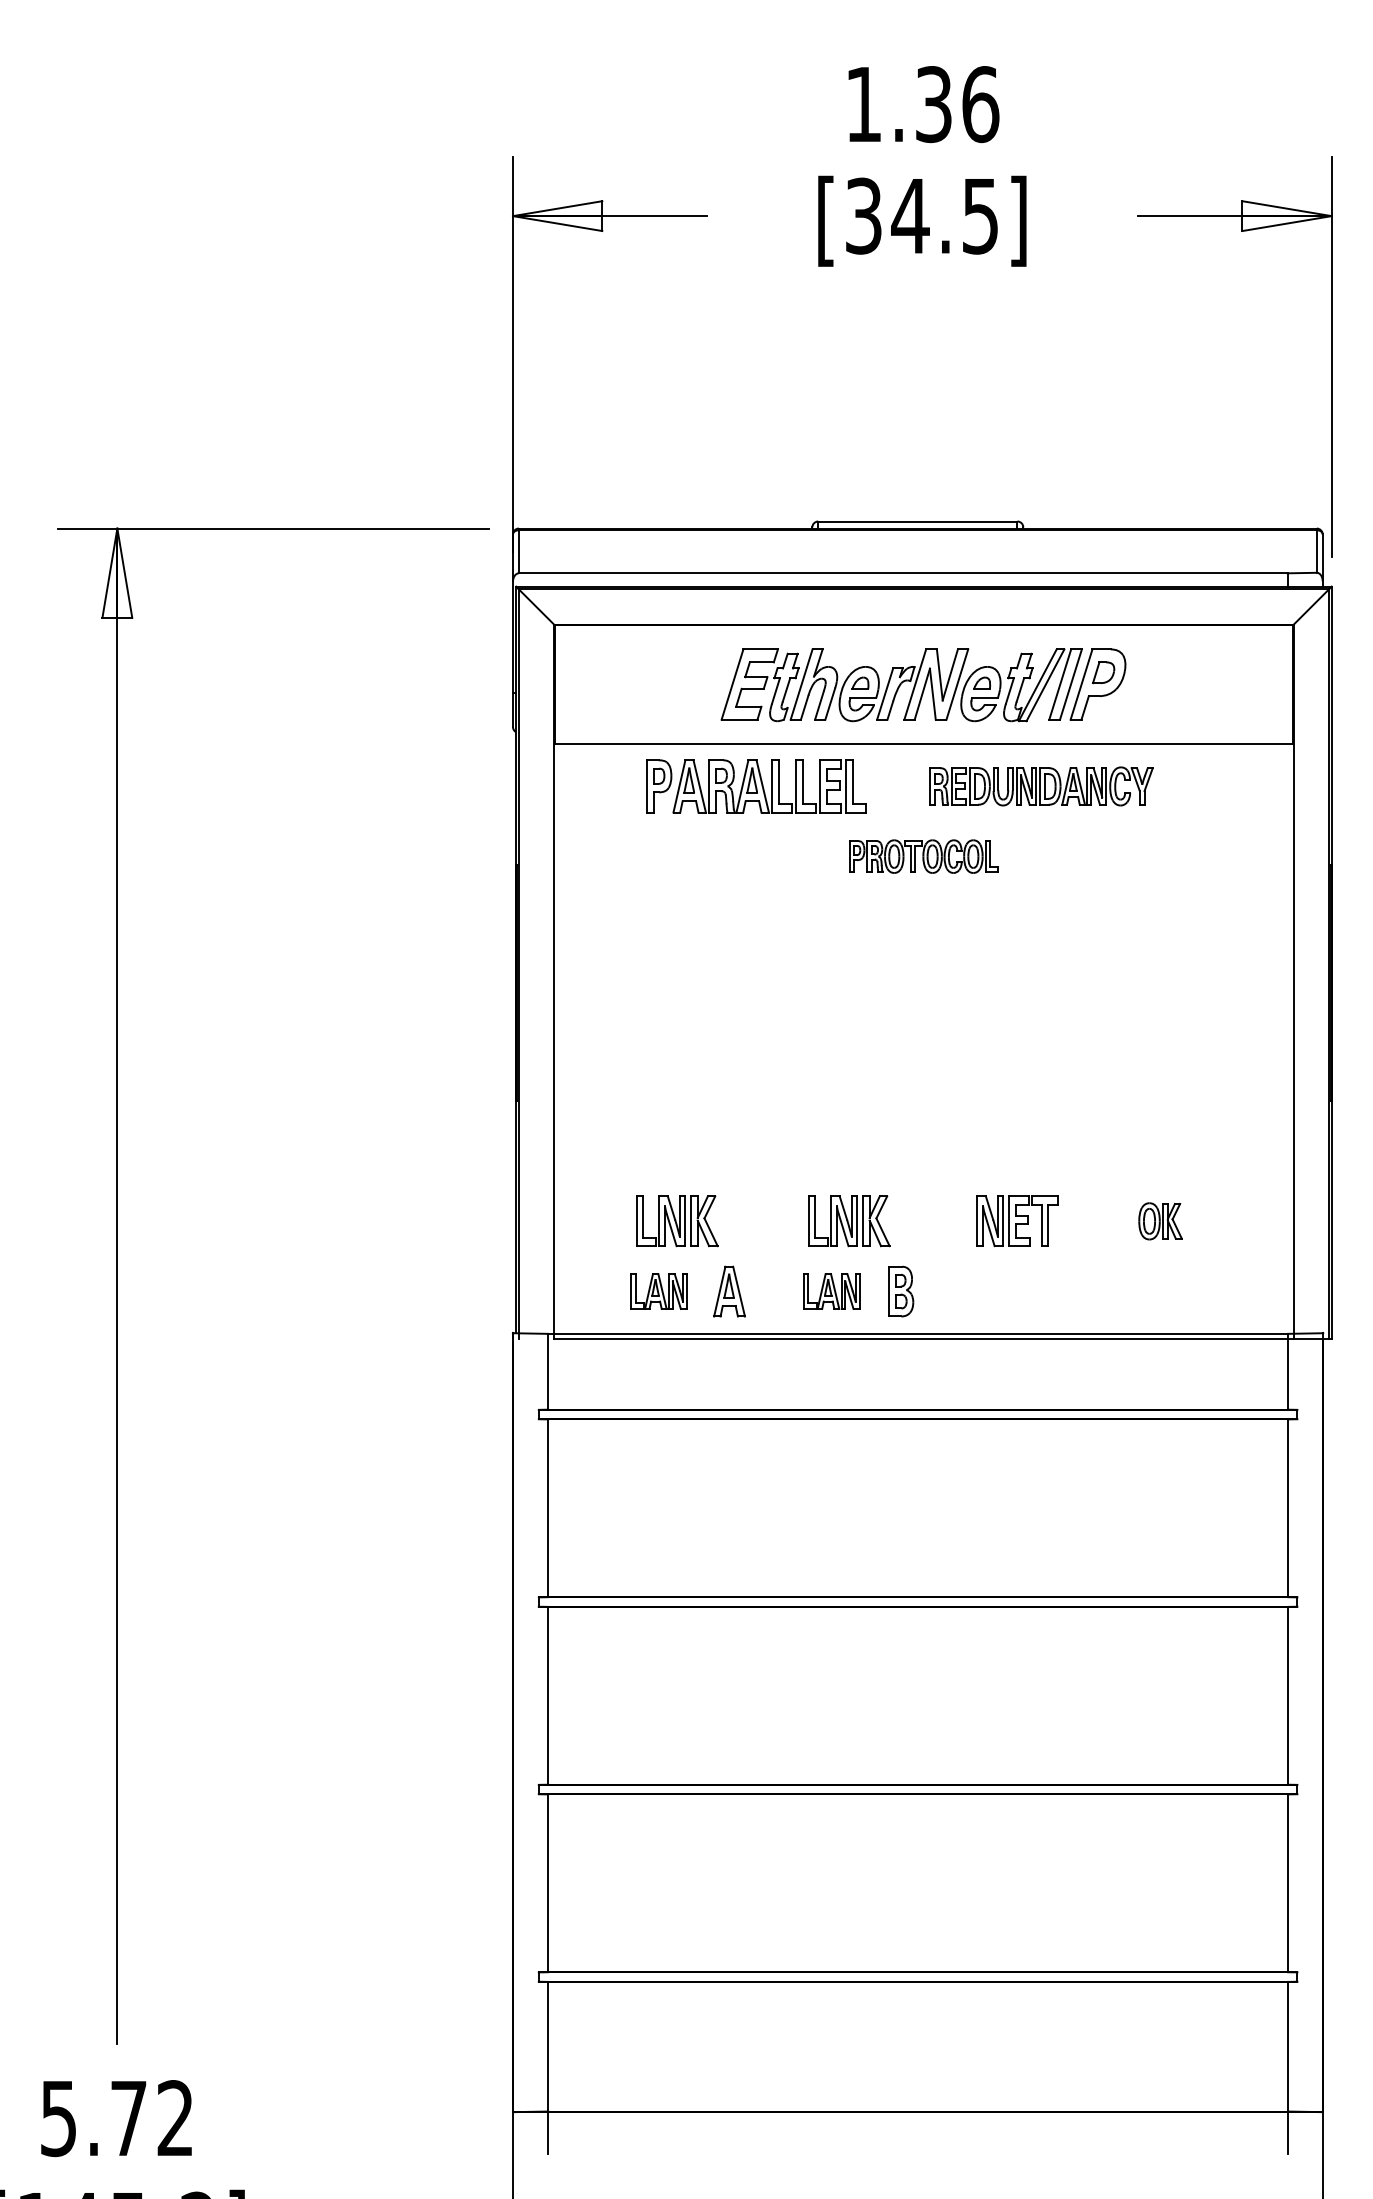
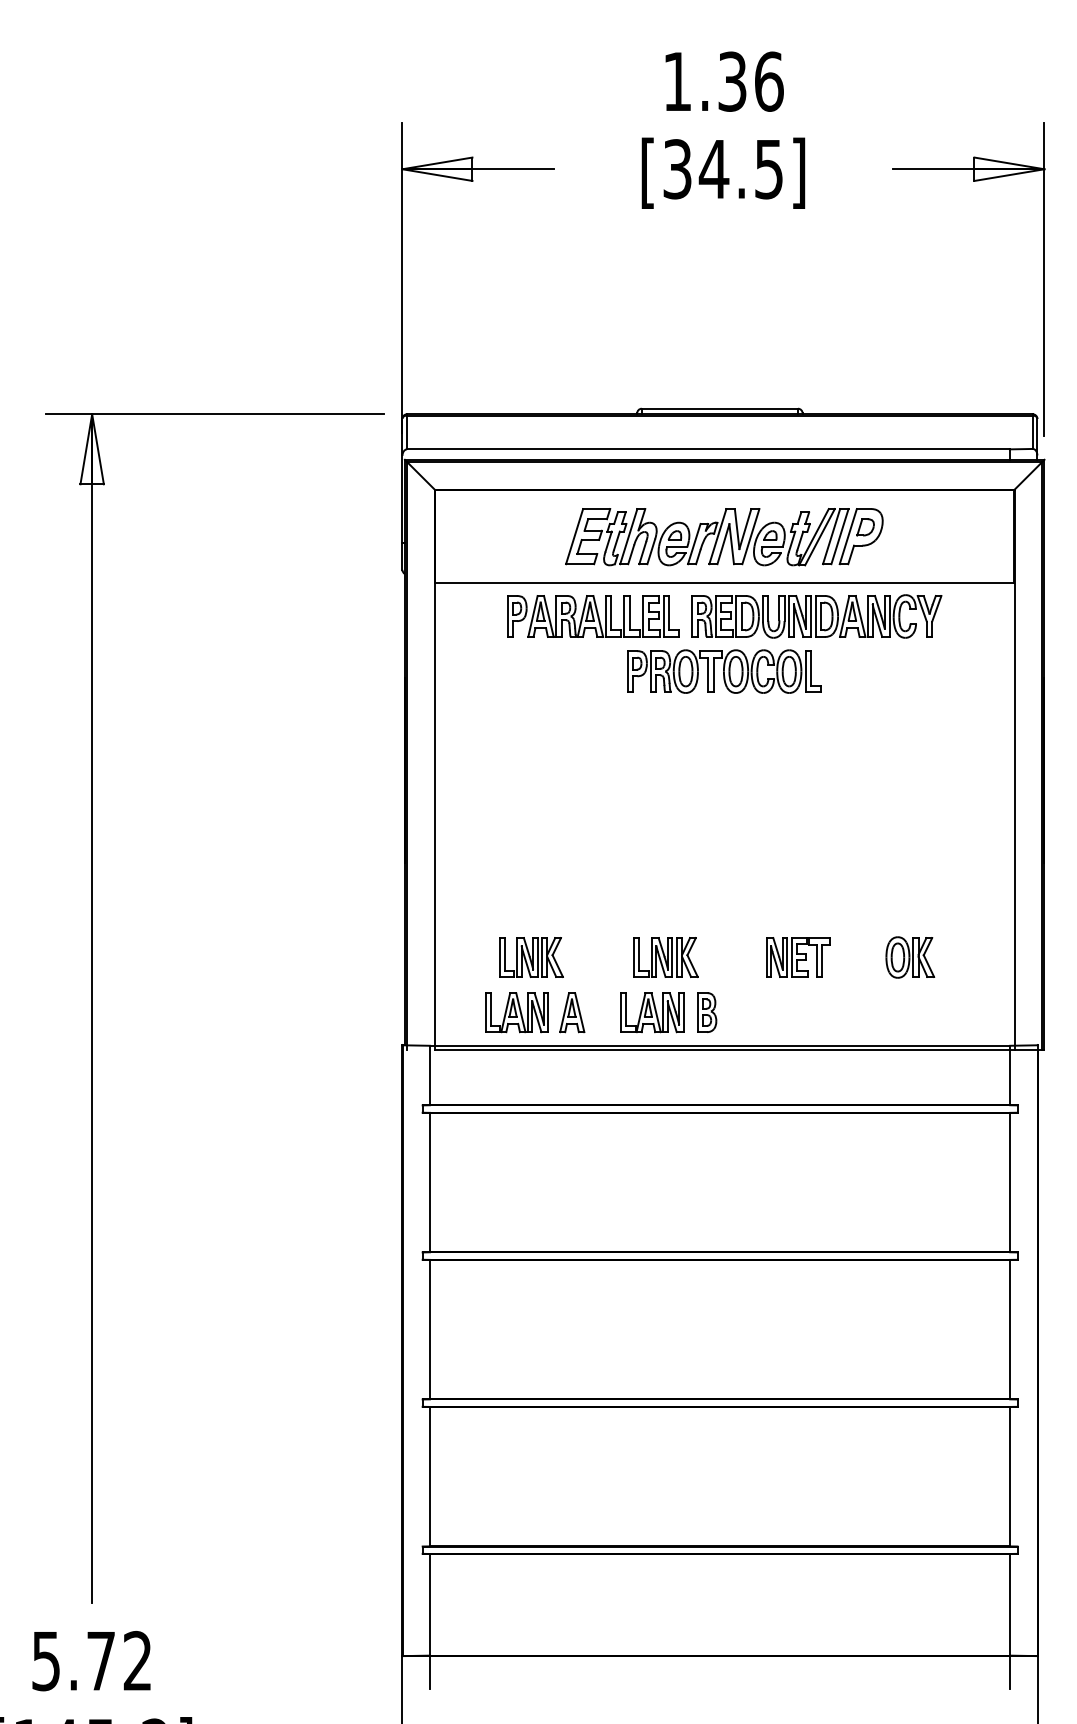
part: (1041, 786) -> (816, 616), size x1.43
part: (923, 856) -> (724, 671), size x1.67
part: (1160, 1221) -> (910, 957), size x1.43
part: (658, 1291) -> (516, 1012), size x1.43
part: (831, 1291) -> (652, 1012), size x1.43

